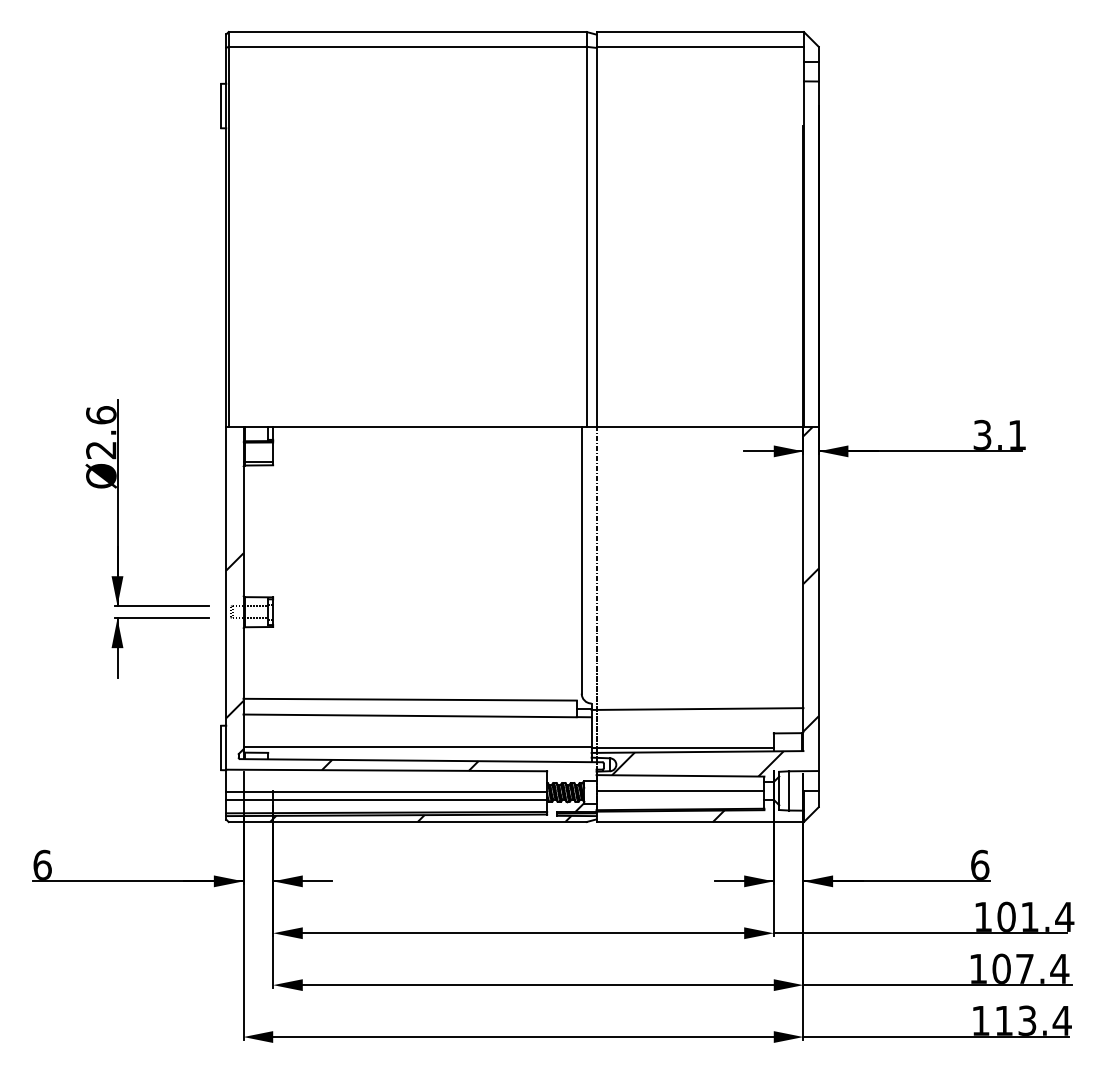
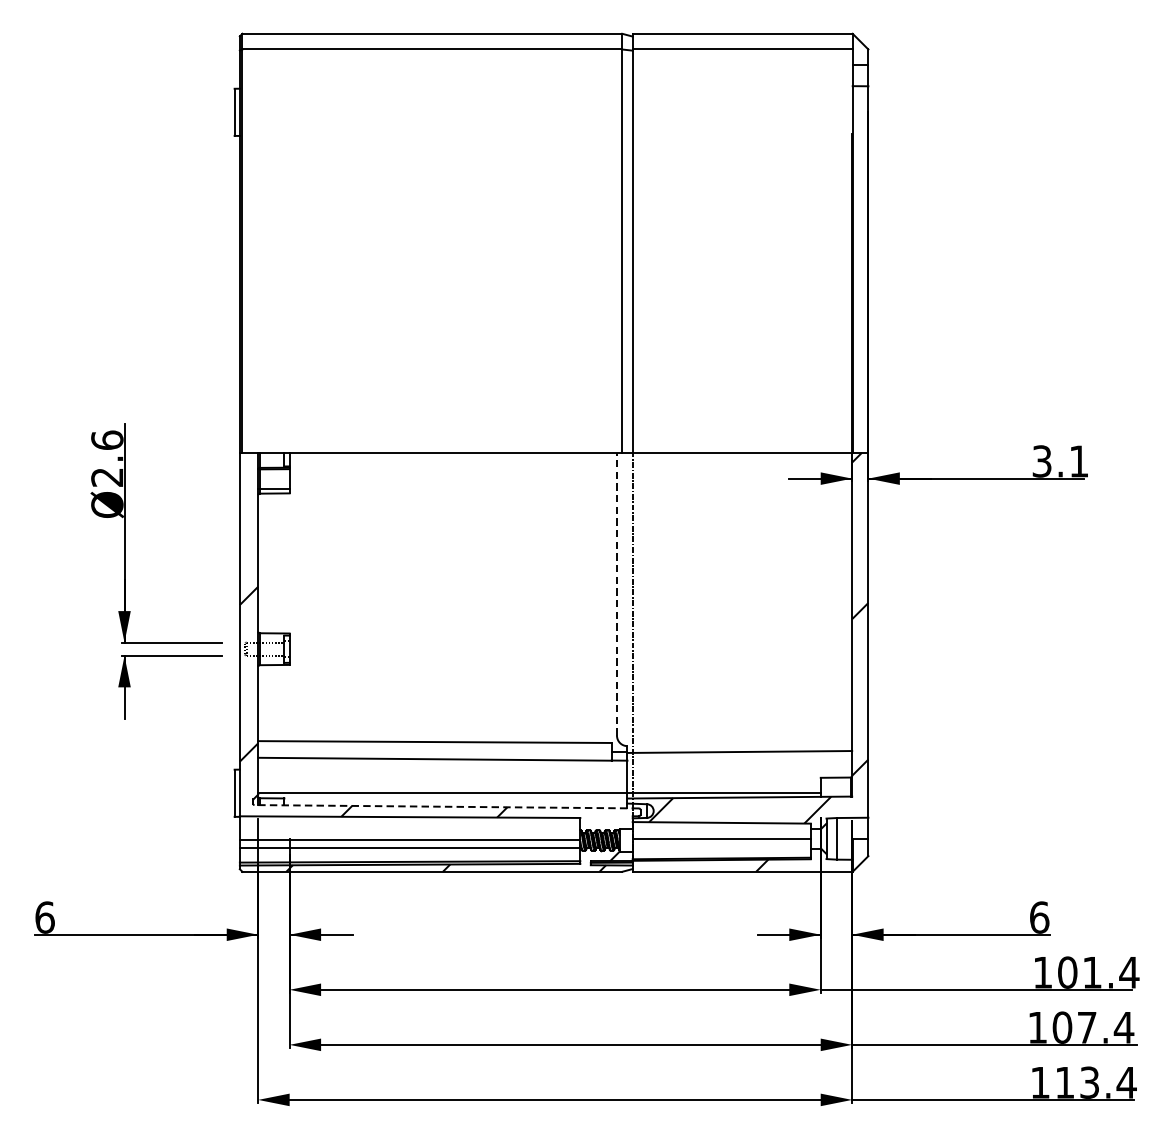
line: (581, 559) -> (616, 593), solid -> dashed
line: (420, 760) -> (445, 806), solid -> dashed

